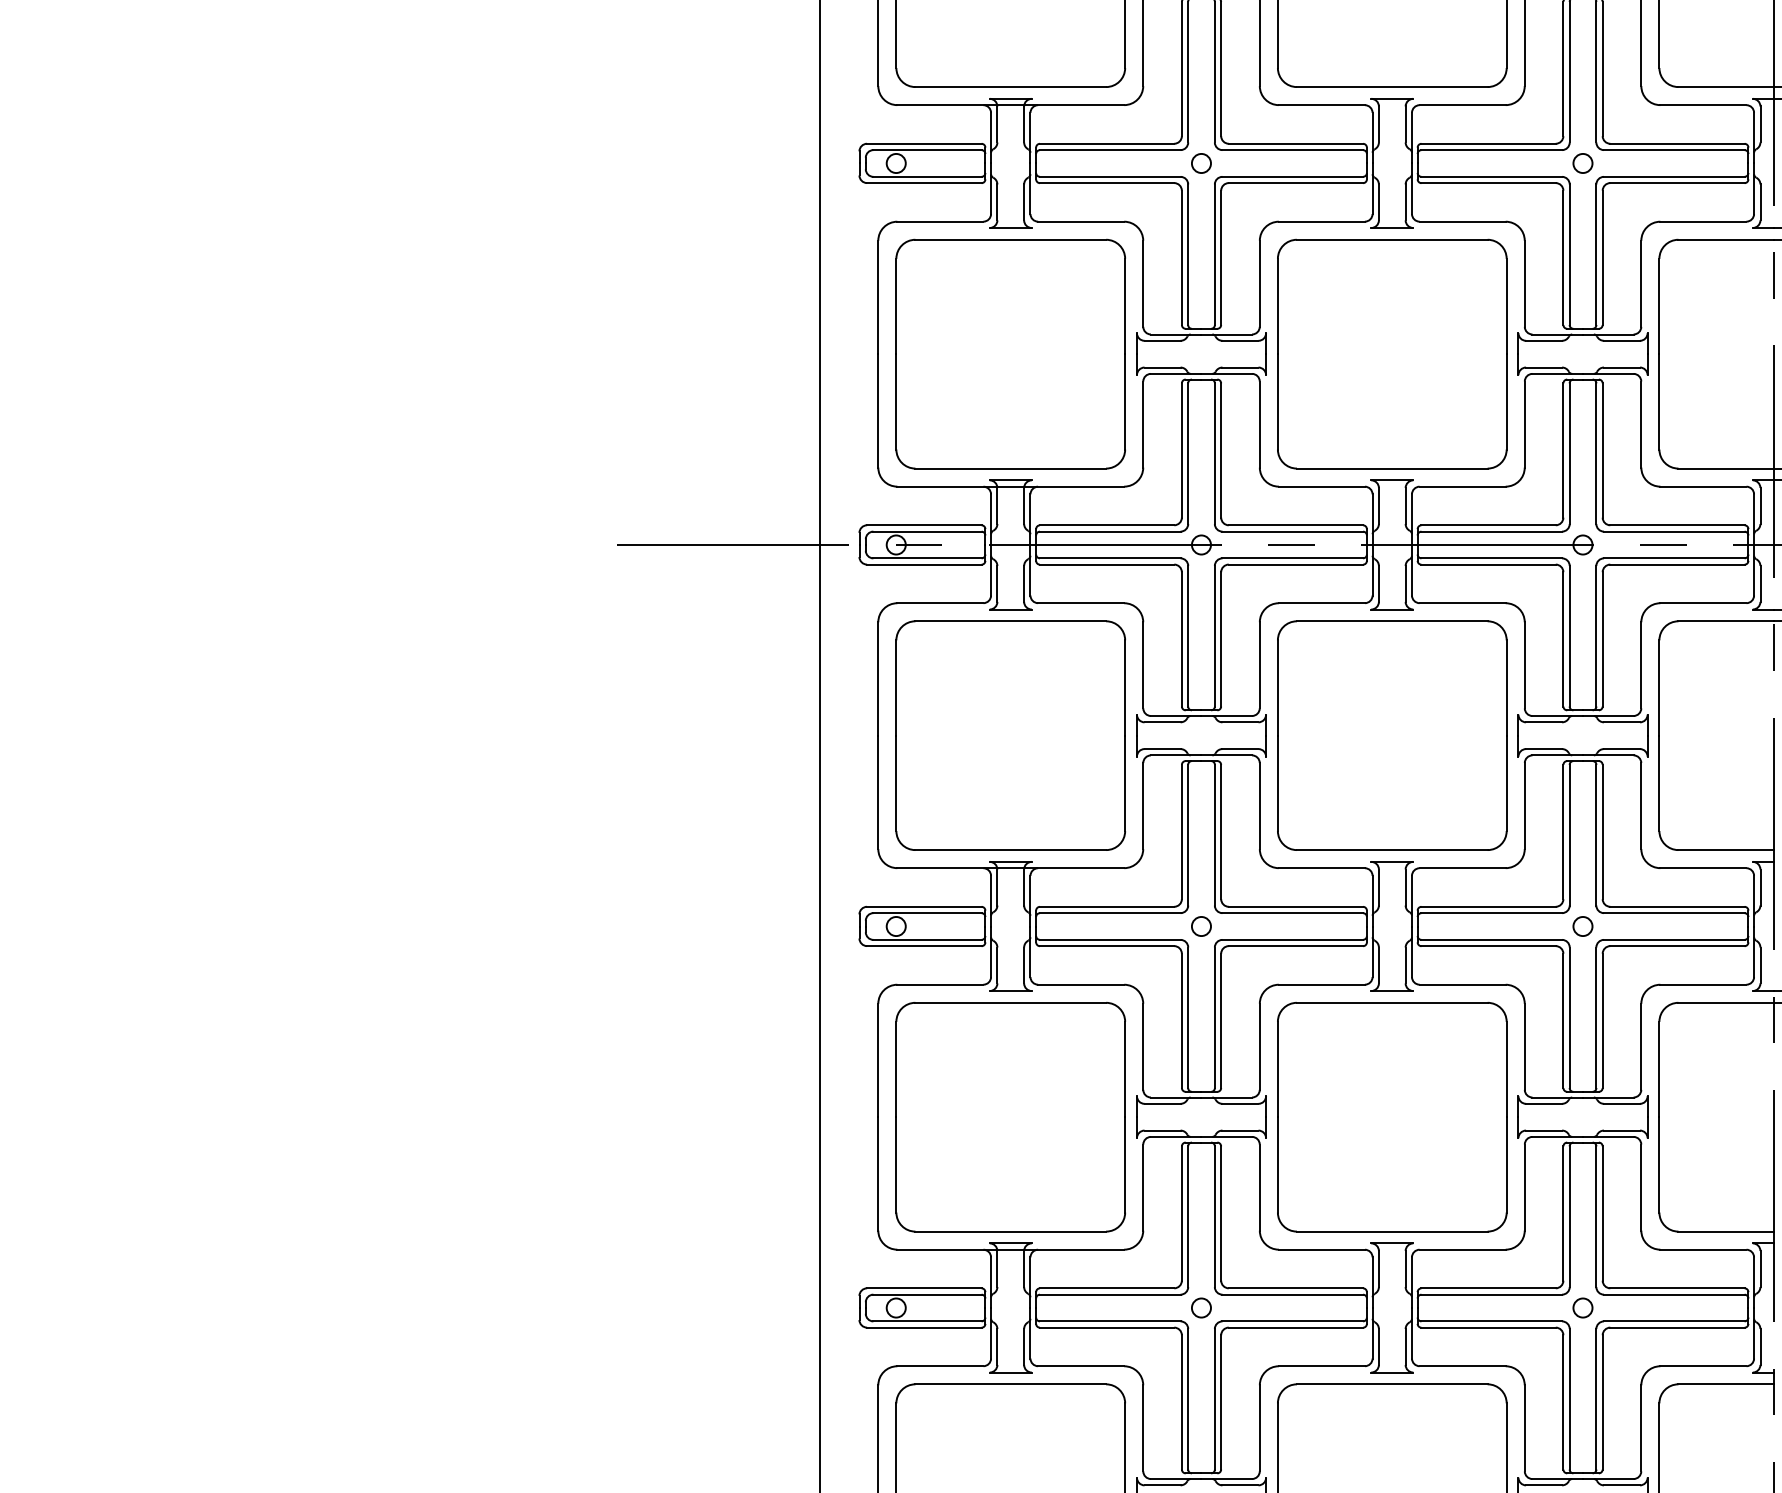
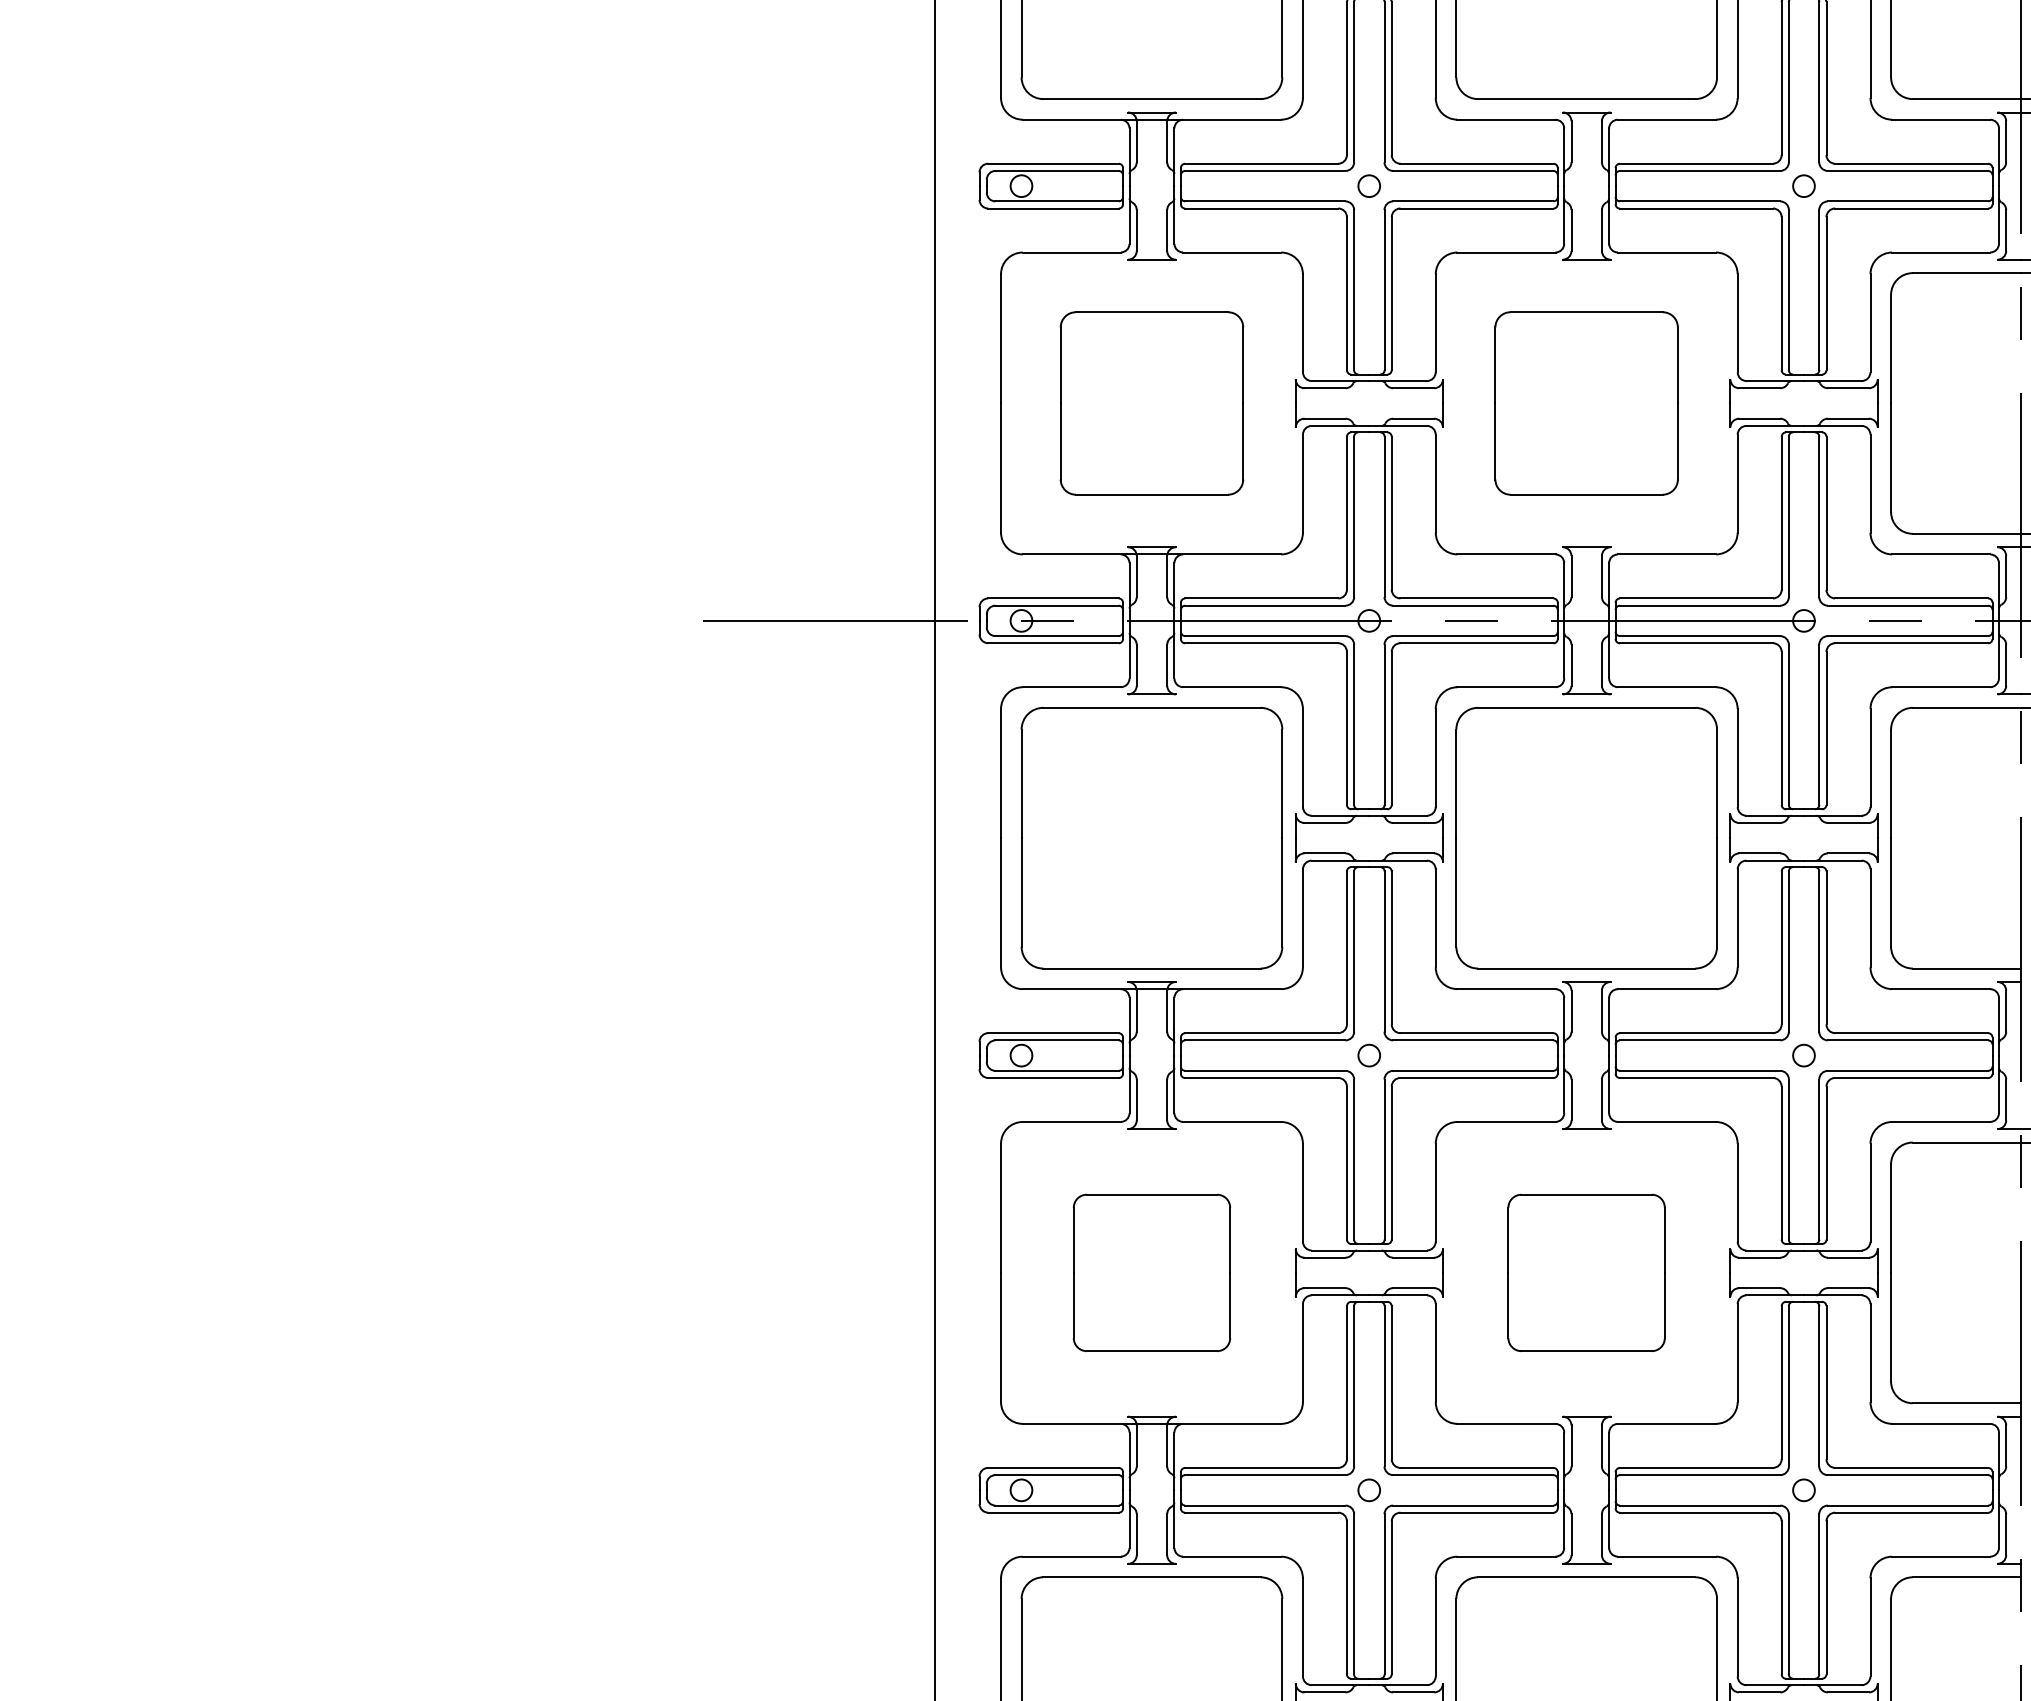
part: (1010, 354) -> (1151, 403), size x0.7
part: (1392, 354) -> (1586, 403), size x0.7
part: (1010, 1116) -> (1151, 1272), size x0.6
part: (1392, 1116) -> (1586, 1272), size x0.6

